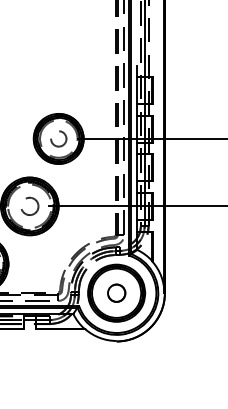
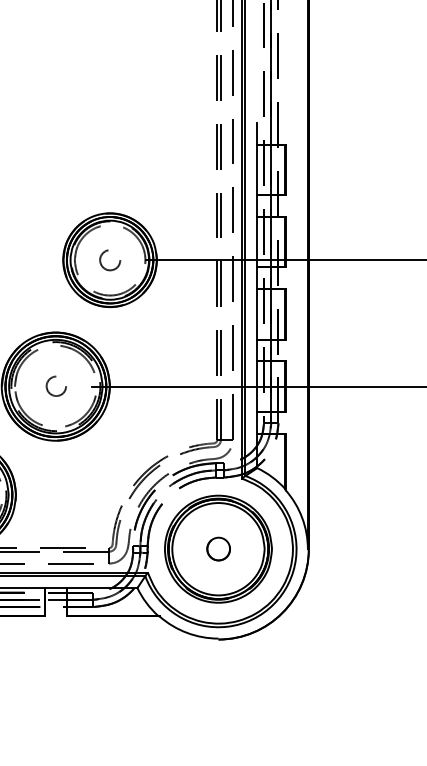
circle: (58, 138) -> (109, 259), size x0.7
circle: (30, 205) -> (57, 384), size x0.6
circle: (116, 292) -> (218, 547), size x0.7

